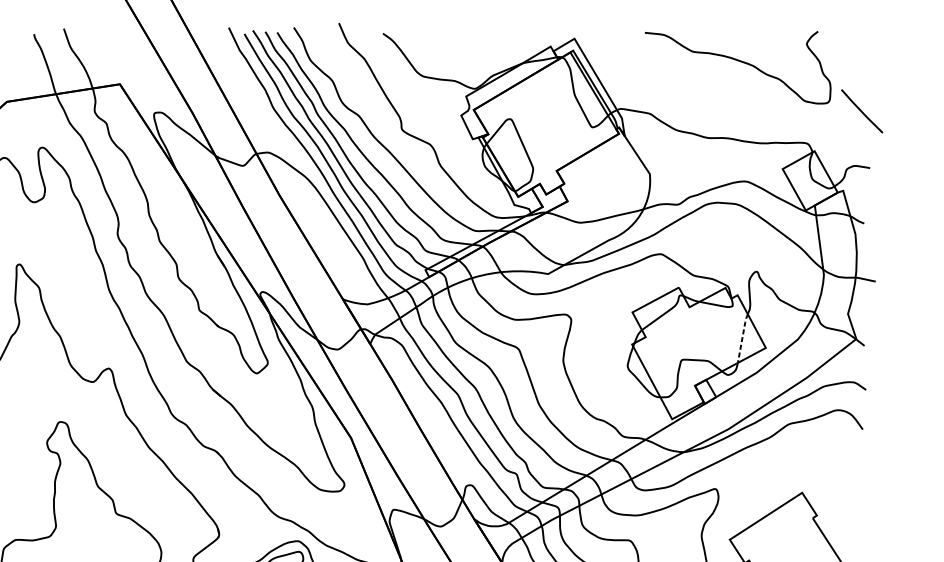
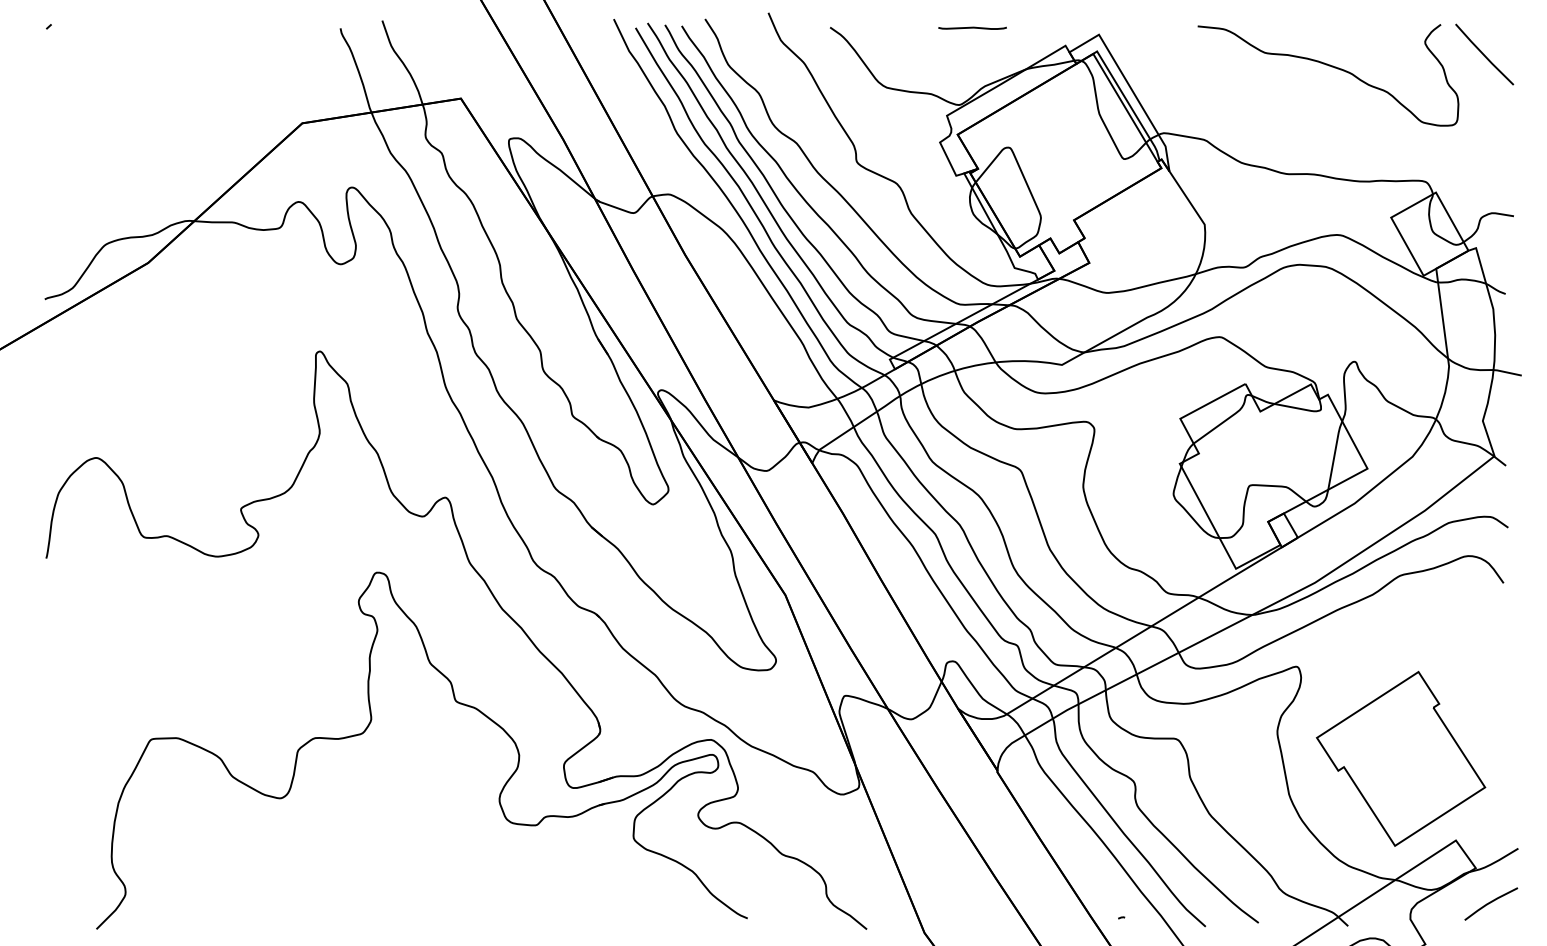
line: (484, 33) -> (972, 27), added
line: (862, 111) -> (1484, 54), moved
line: (742, 337) -> (1334, 454), dashed -> solid

